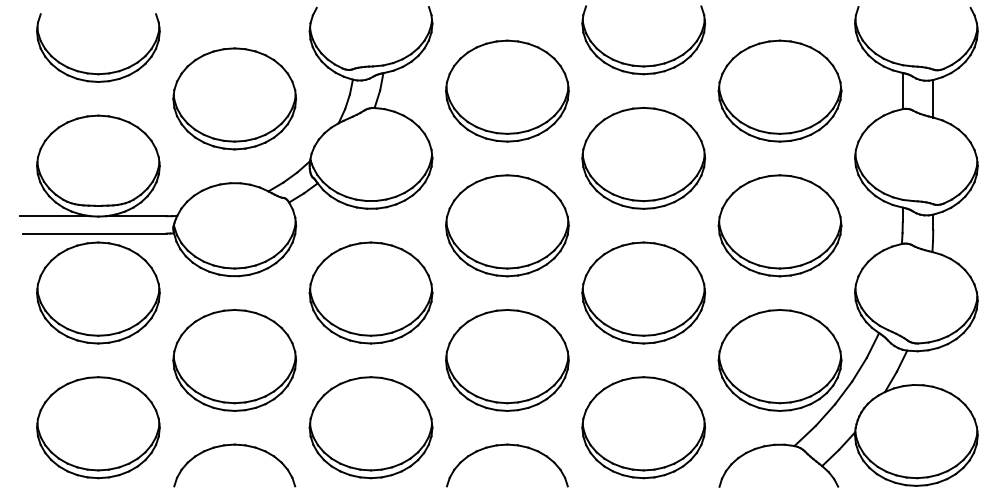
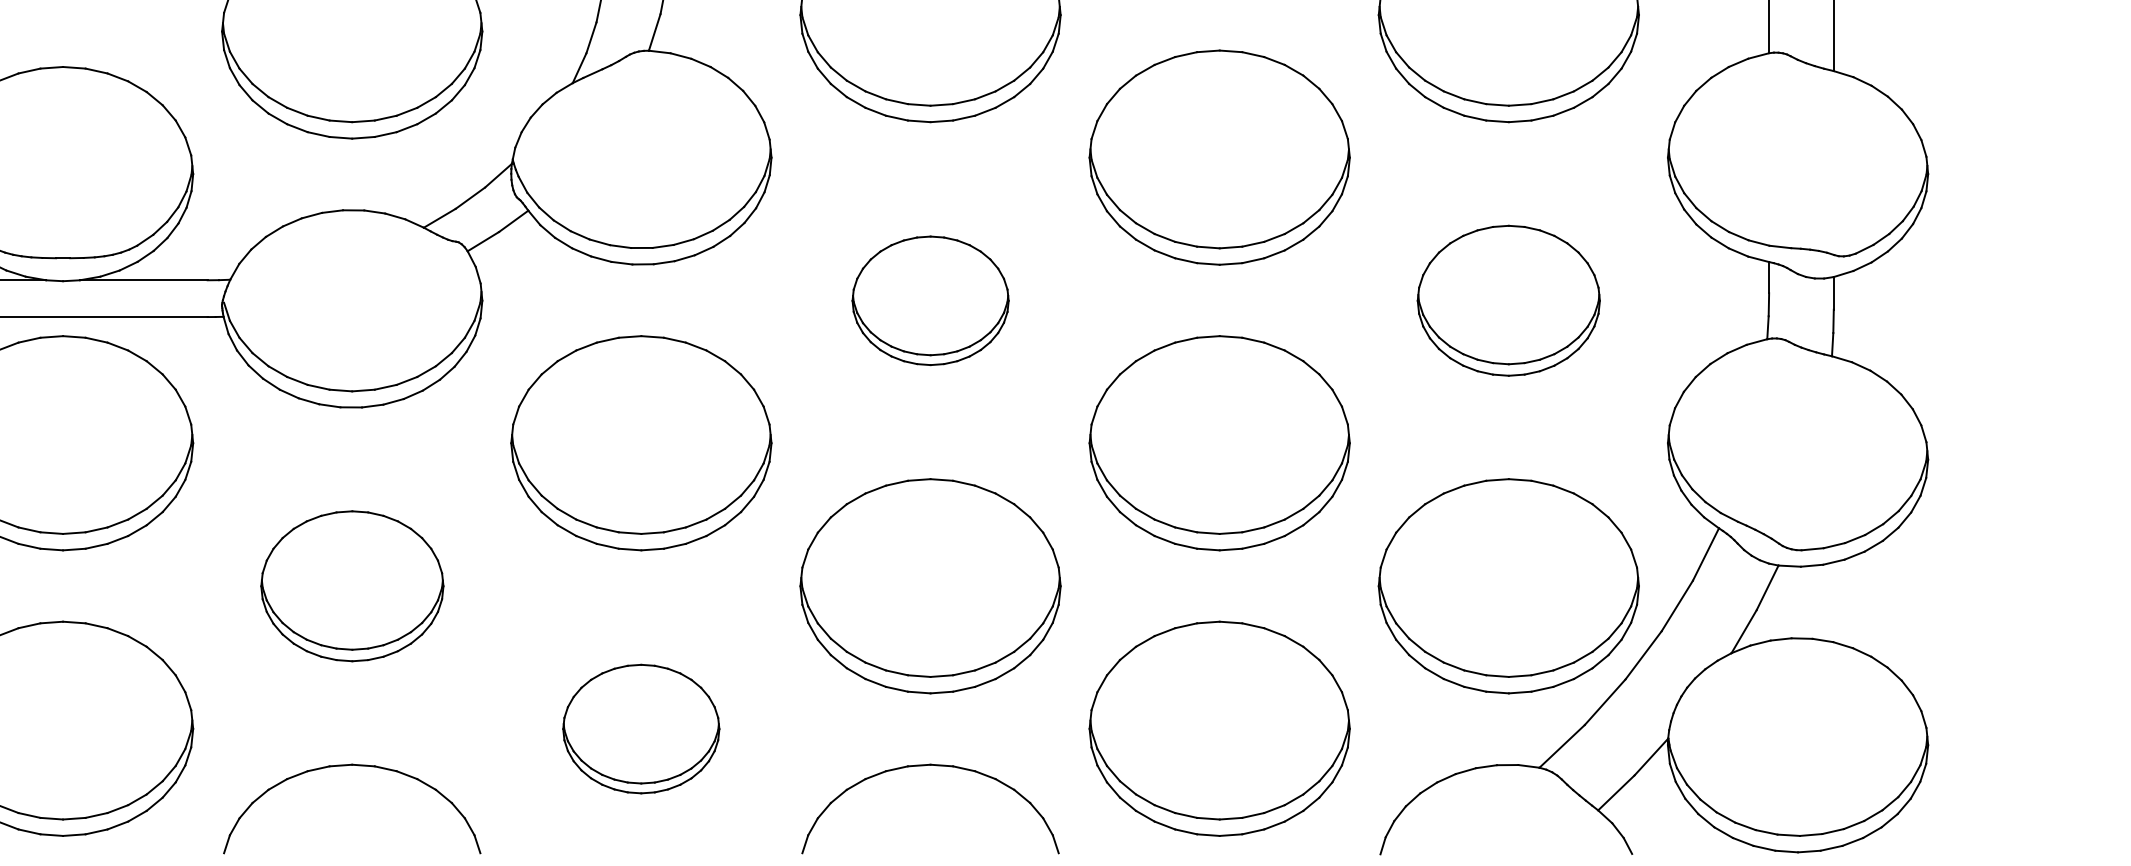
part: (507, 225) -> (930, 300), size x0.6
part: (779, 225) -> (1507, 300), size x0.7
part: (234, 360) -> (351, 586), size x0.7
part: (370, 427) -> (640, 728), size x0.6

